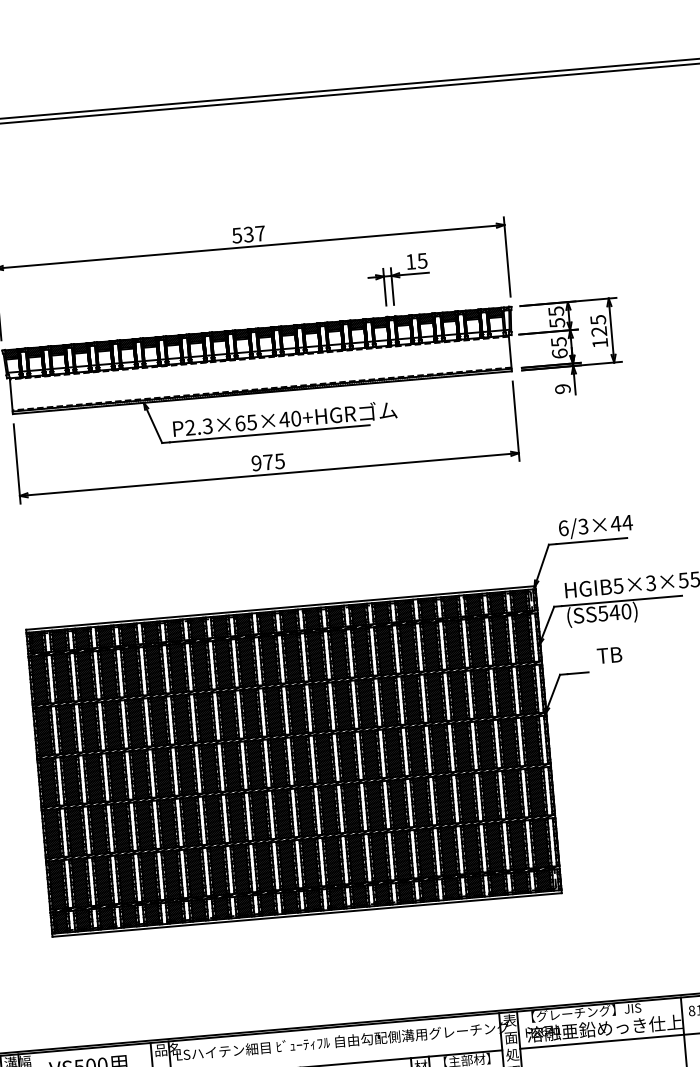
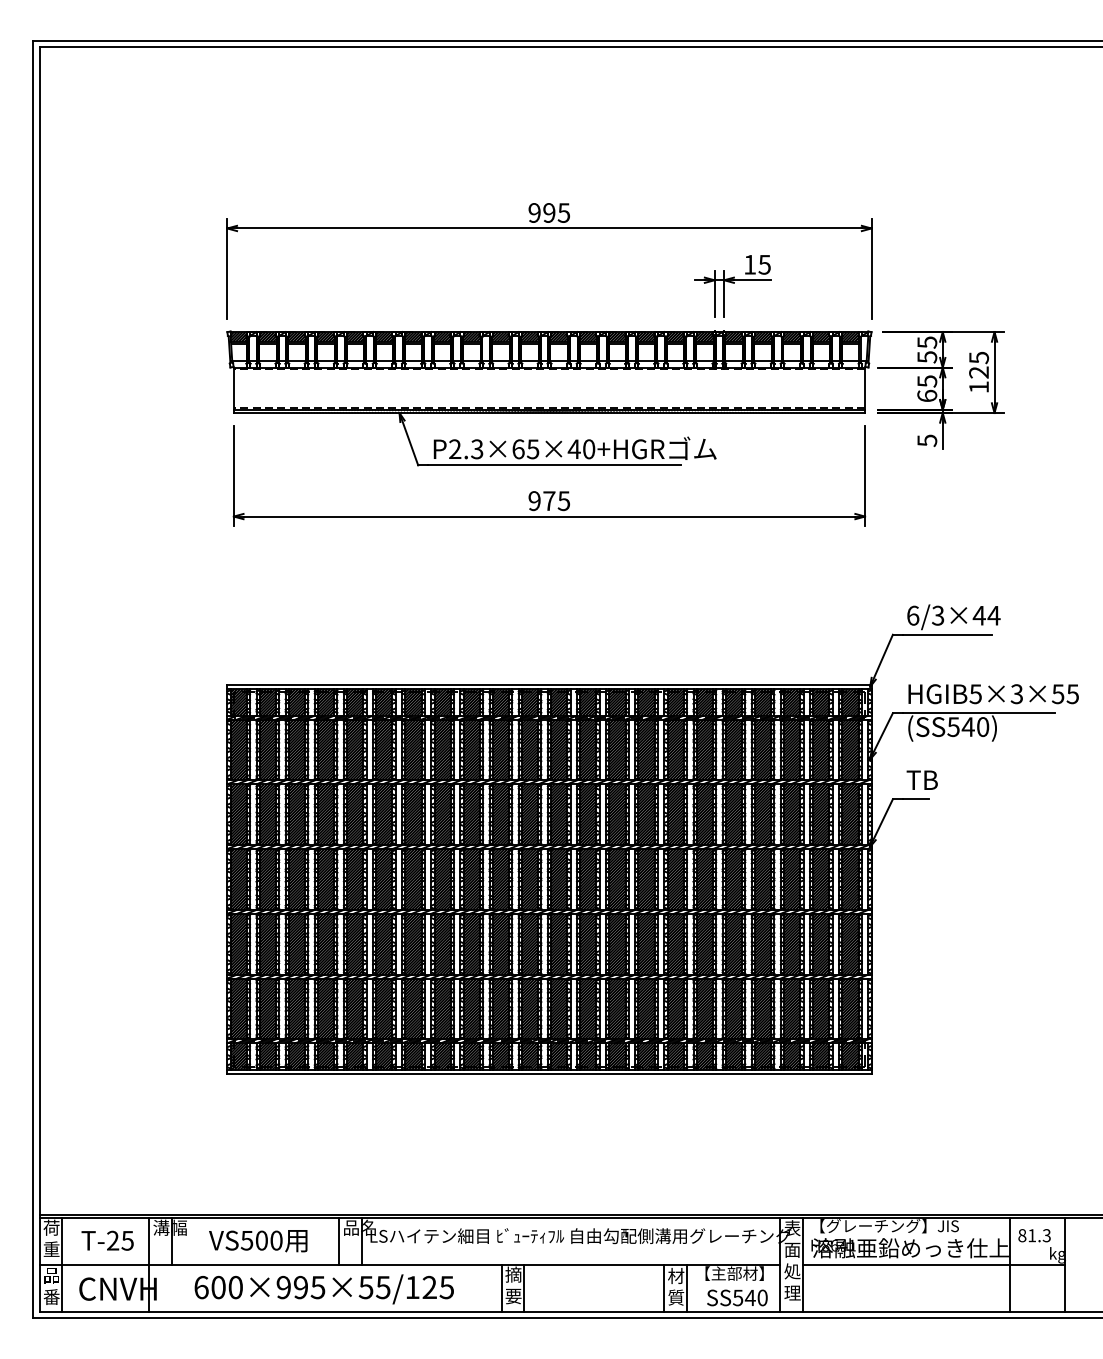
text: (248, 234) -> (549, 212), 537 -> 995
text: (563, 388) -> (927, 440), 9 -> 5
text: (608, 654) -> (921, 779), moved

